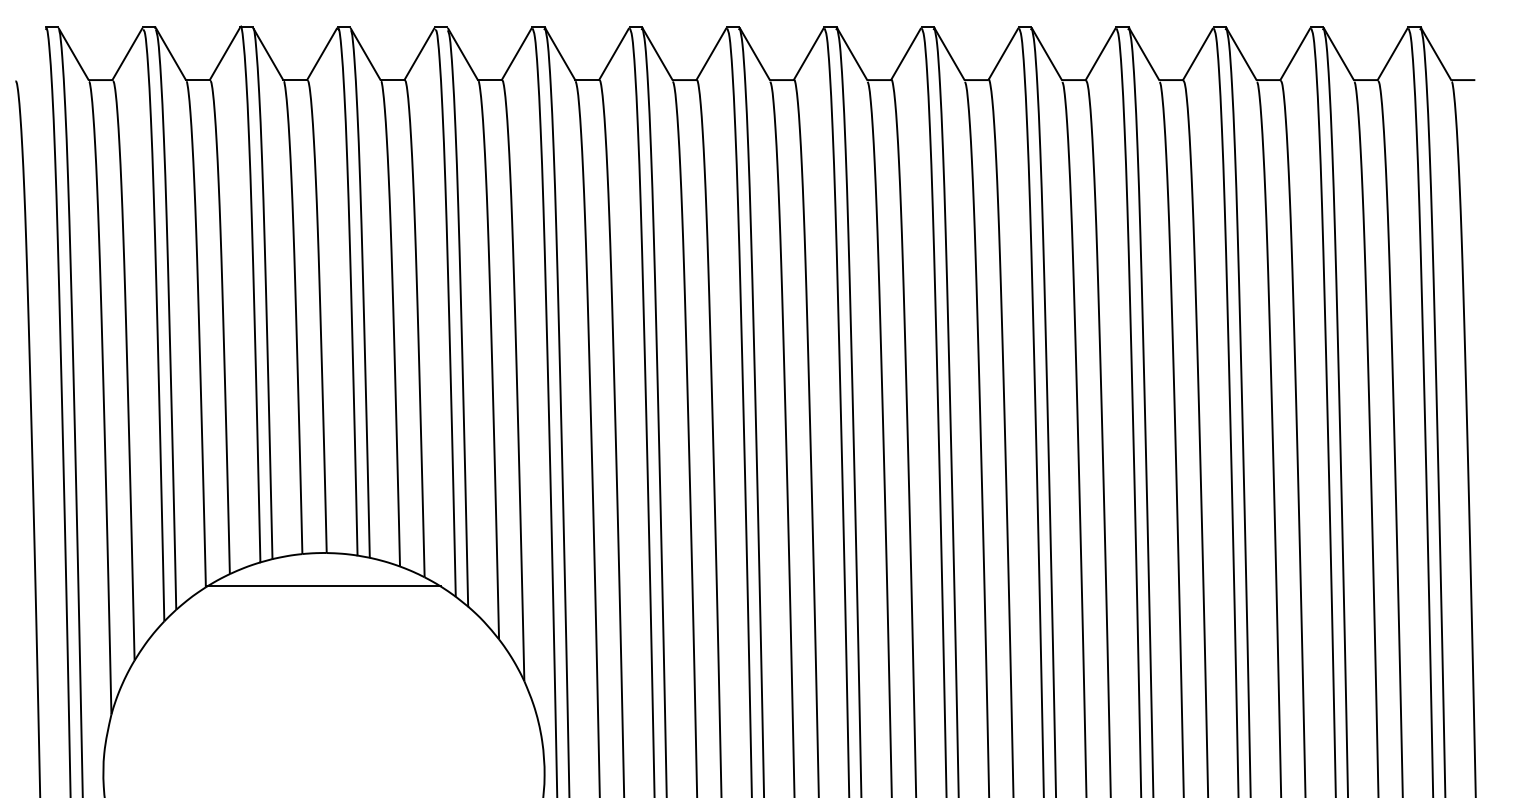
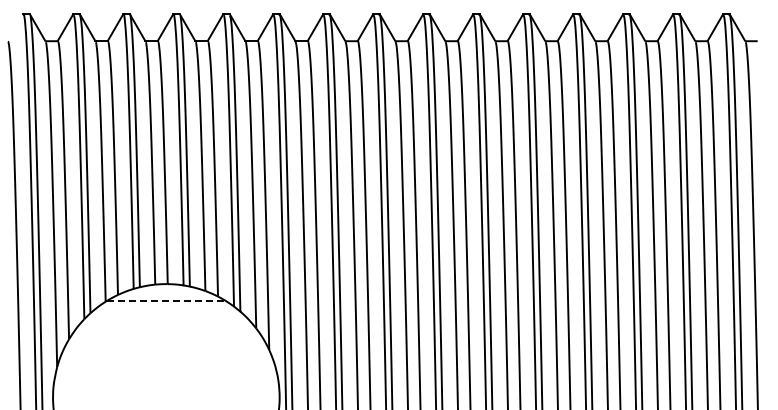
line: (324, 586) -> (166, 301), solid -> dashed

